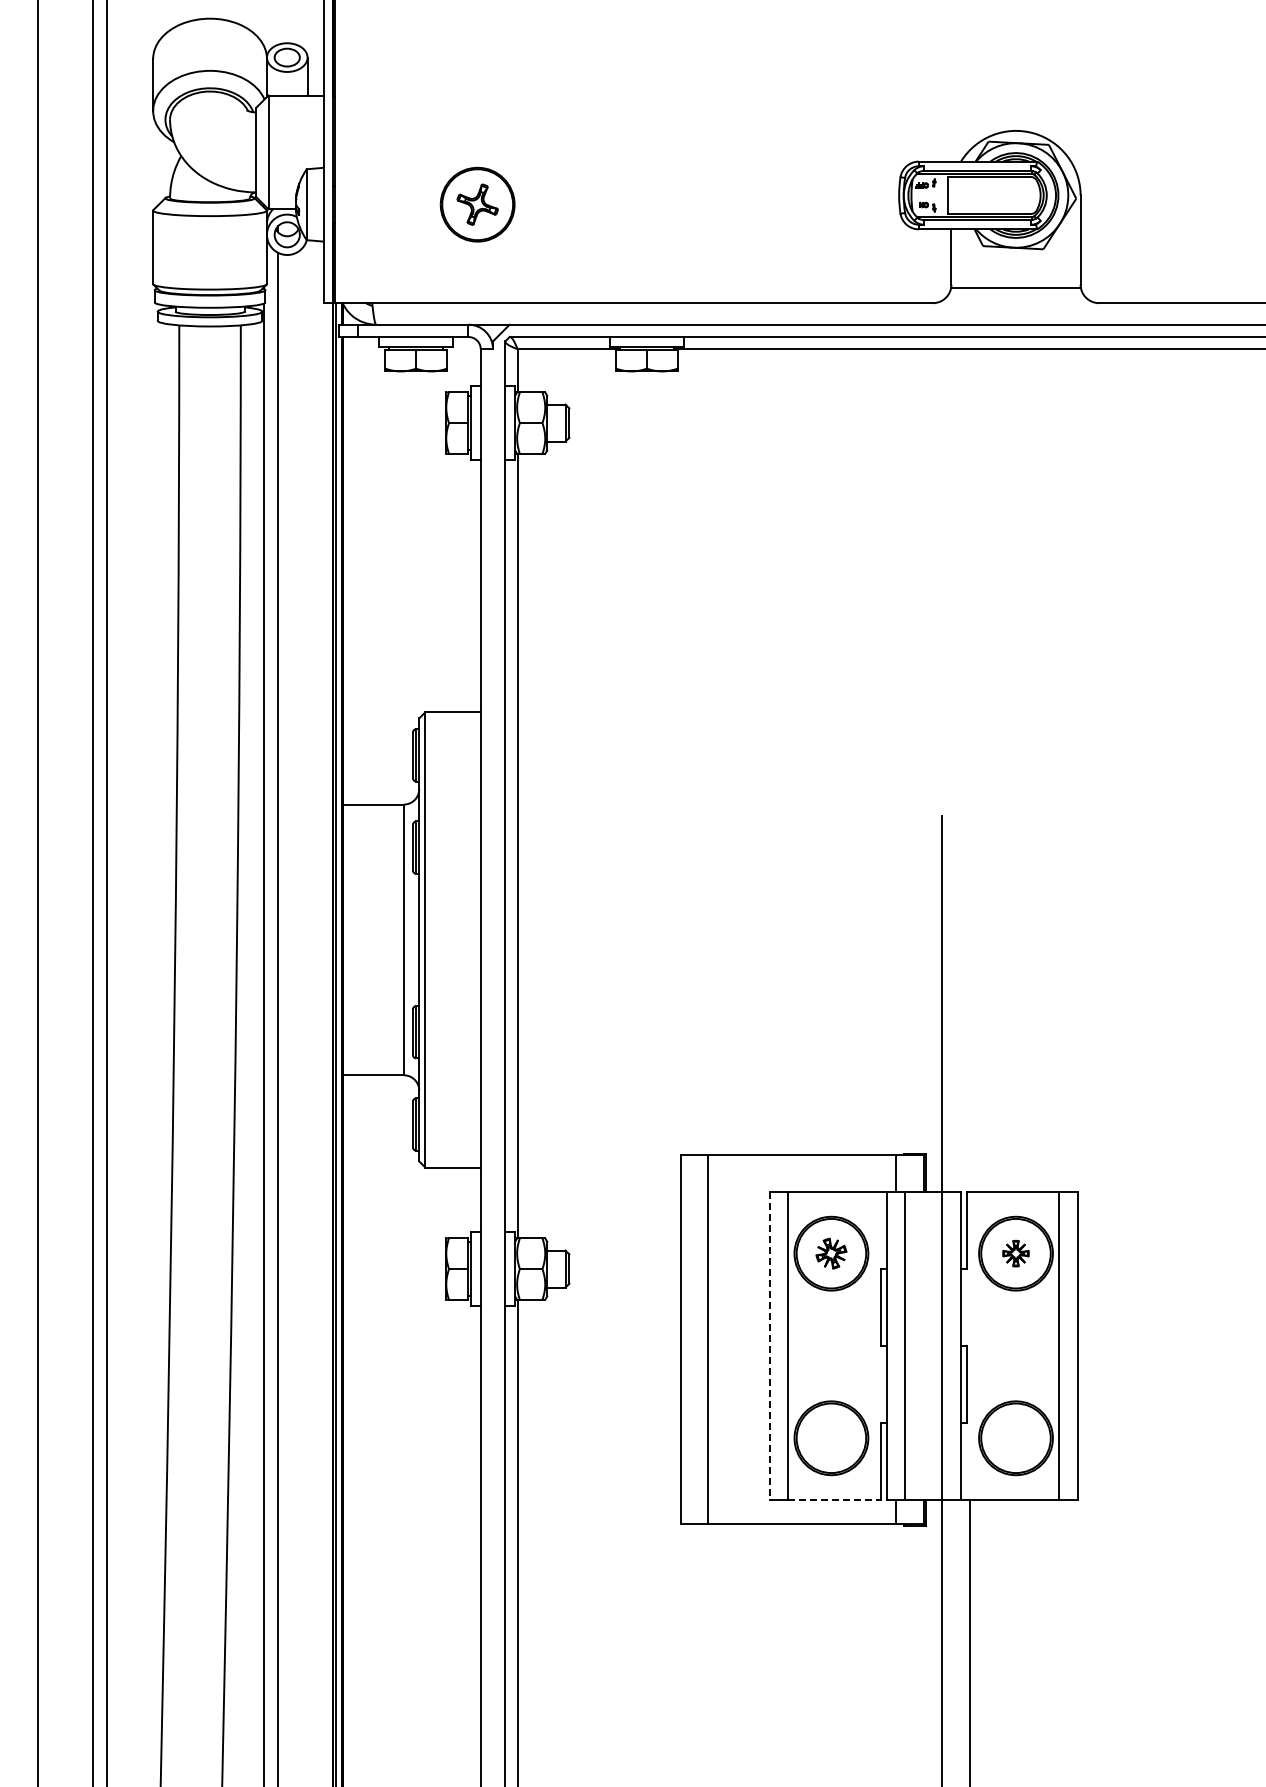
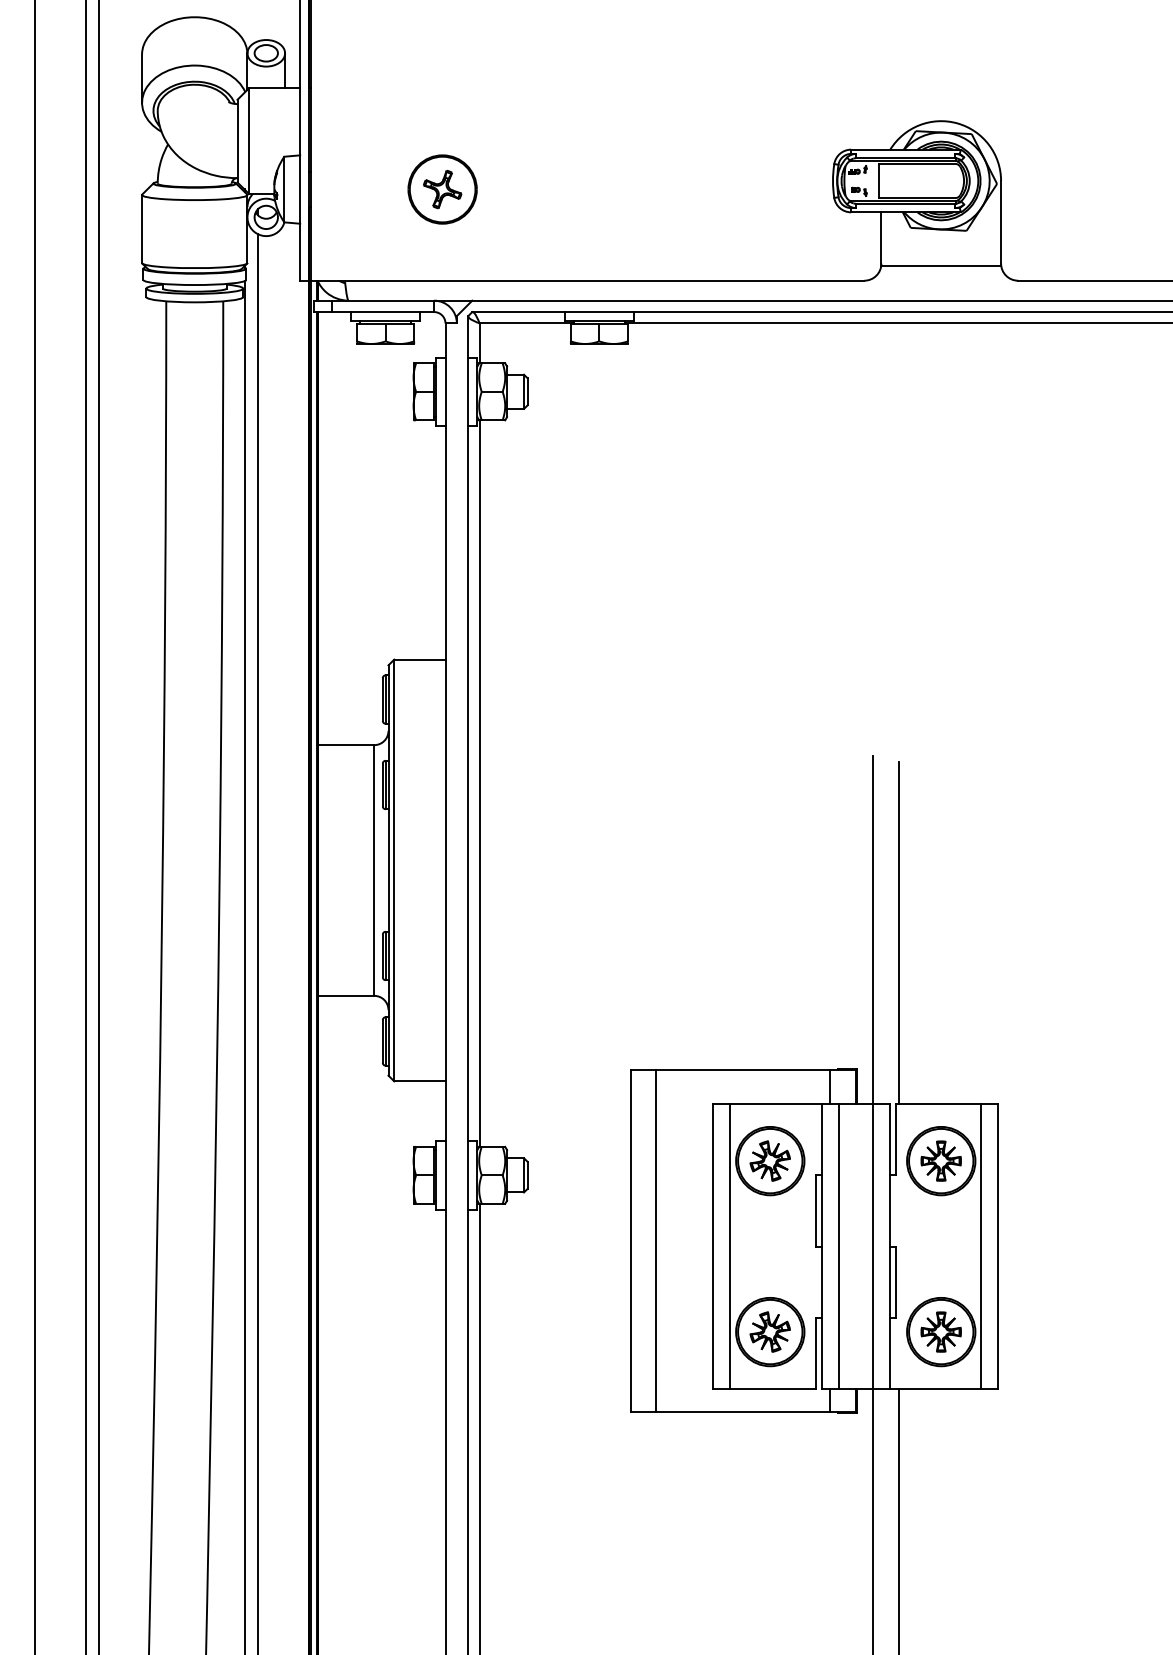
line: (969, 1007) -> (898, 933), added
part: (831, 1253) -> (770, 1160), size x1.43
part: (1015, 1253) -> (940, 1160), size x1.67
line: (769, 1345) -> (712, 1246), dashed -> solid
part: (831, 1438) -> (770, 1332), added
part: (1015, 1438) -> (940, 1332), added
line: (835, 1499) -> (774, 1388), dashed -> solid

